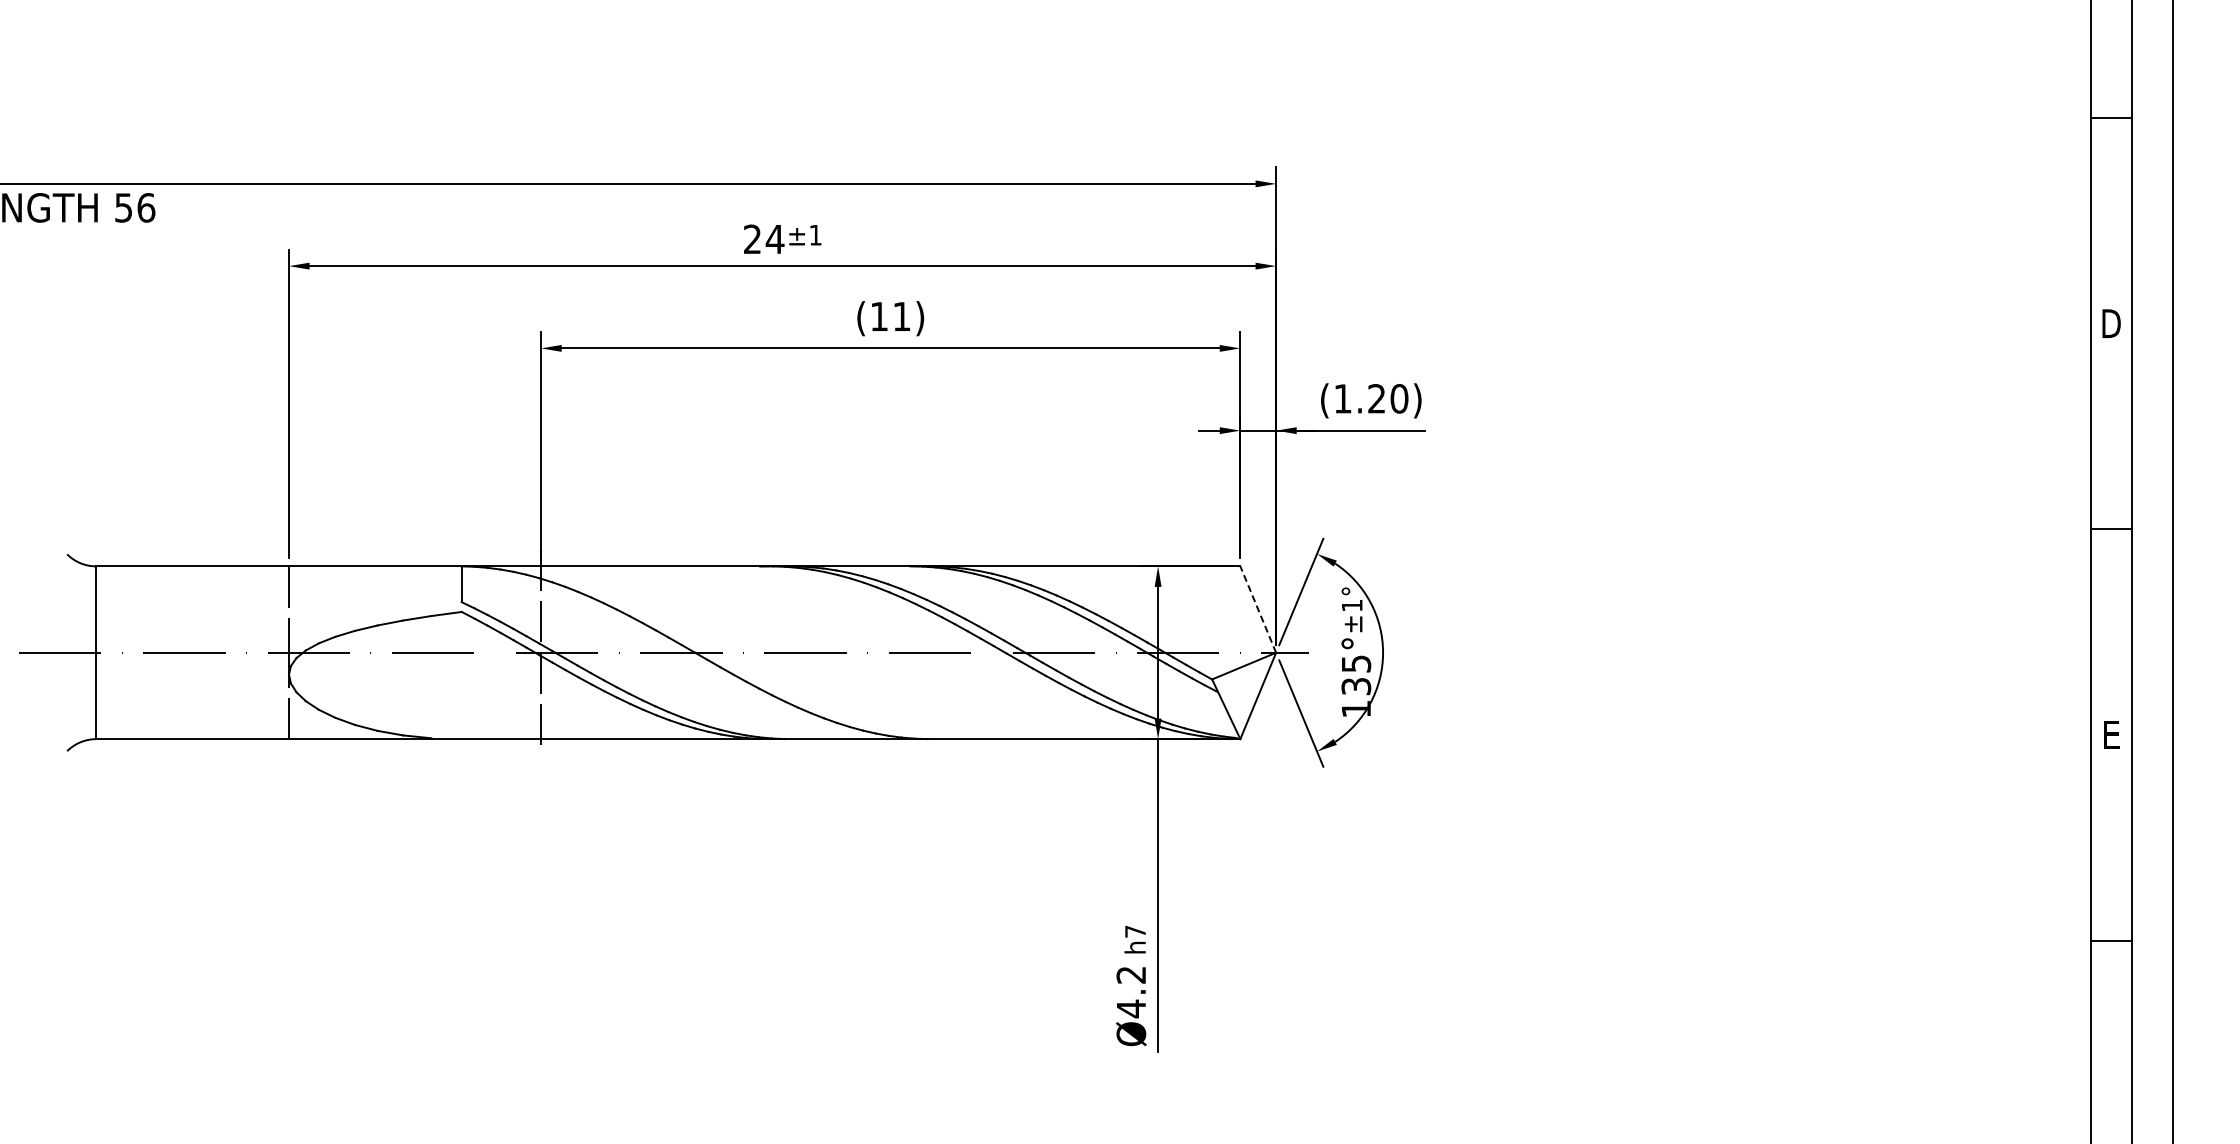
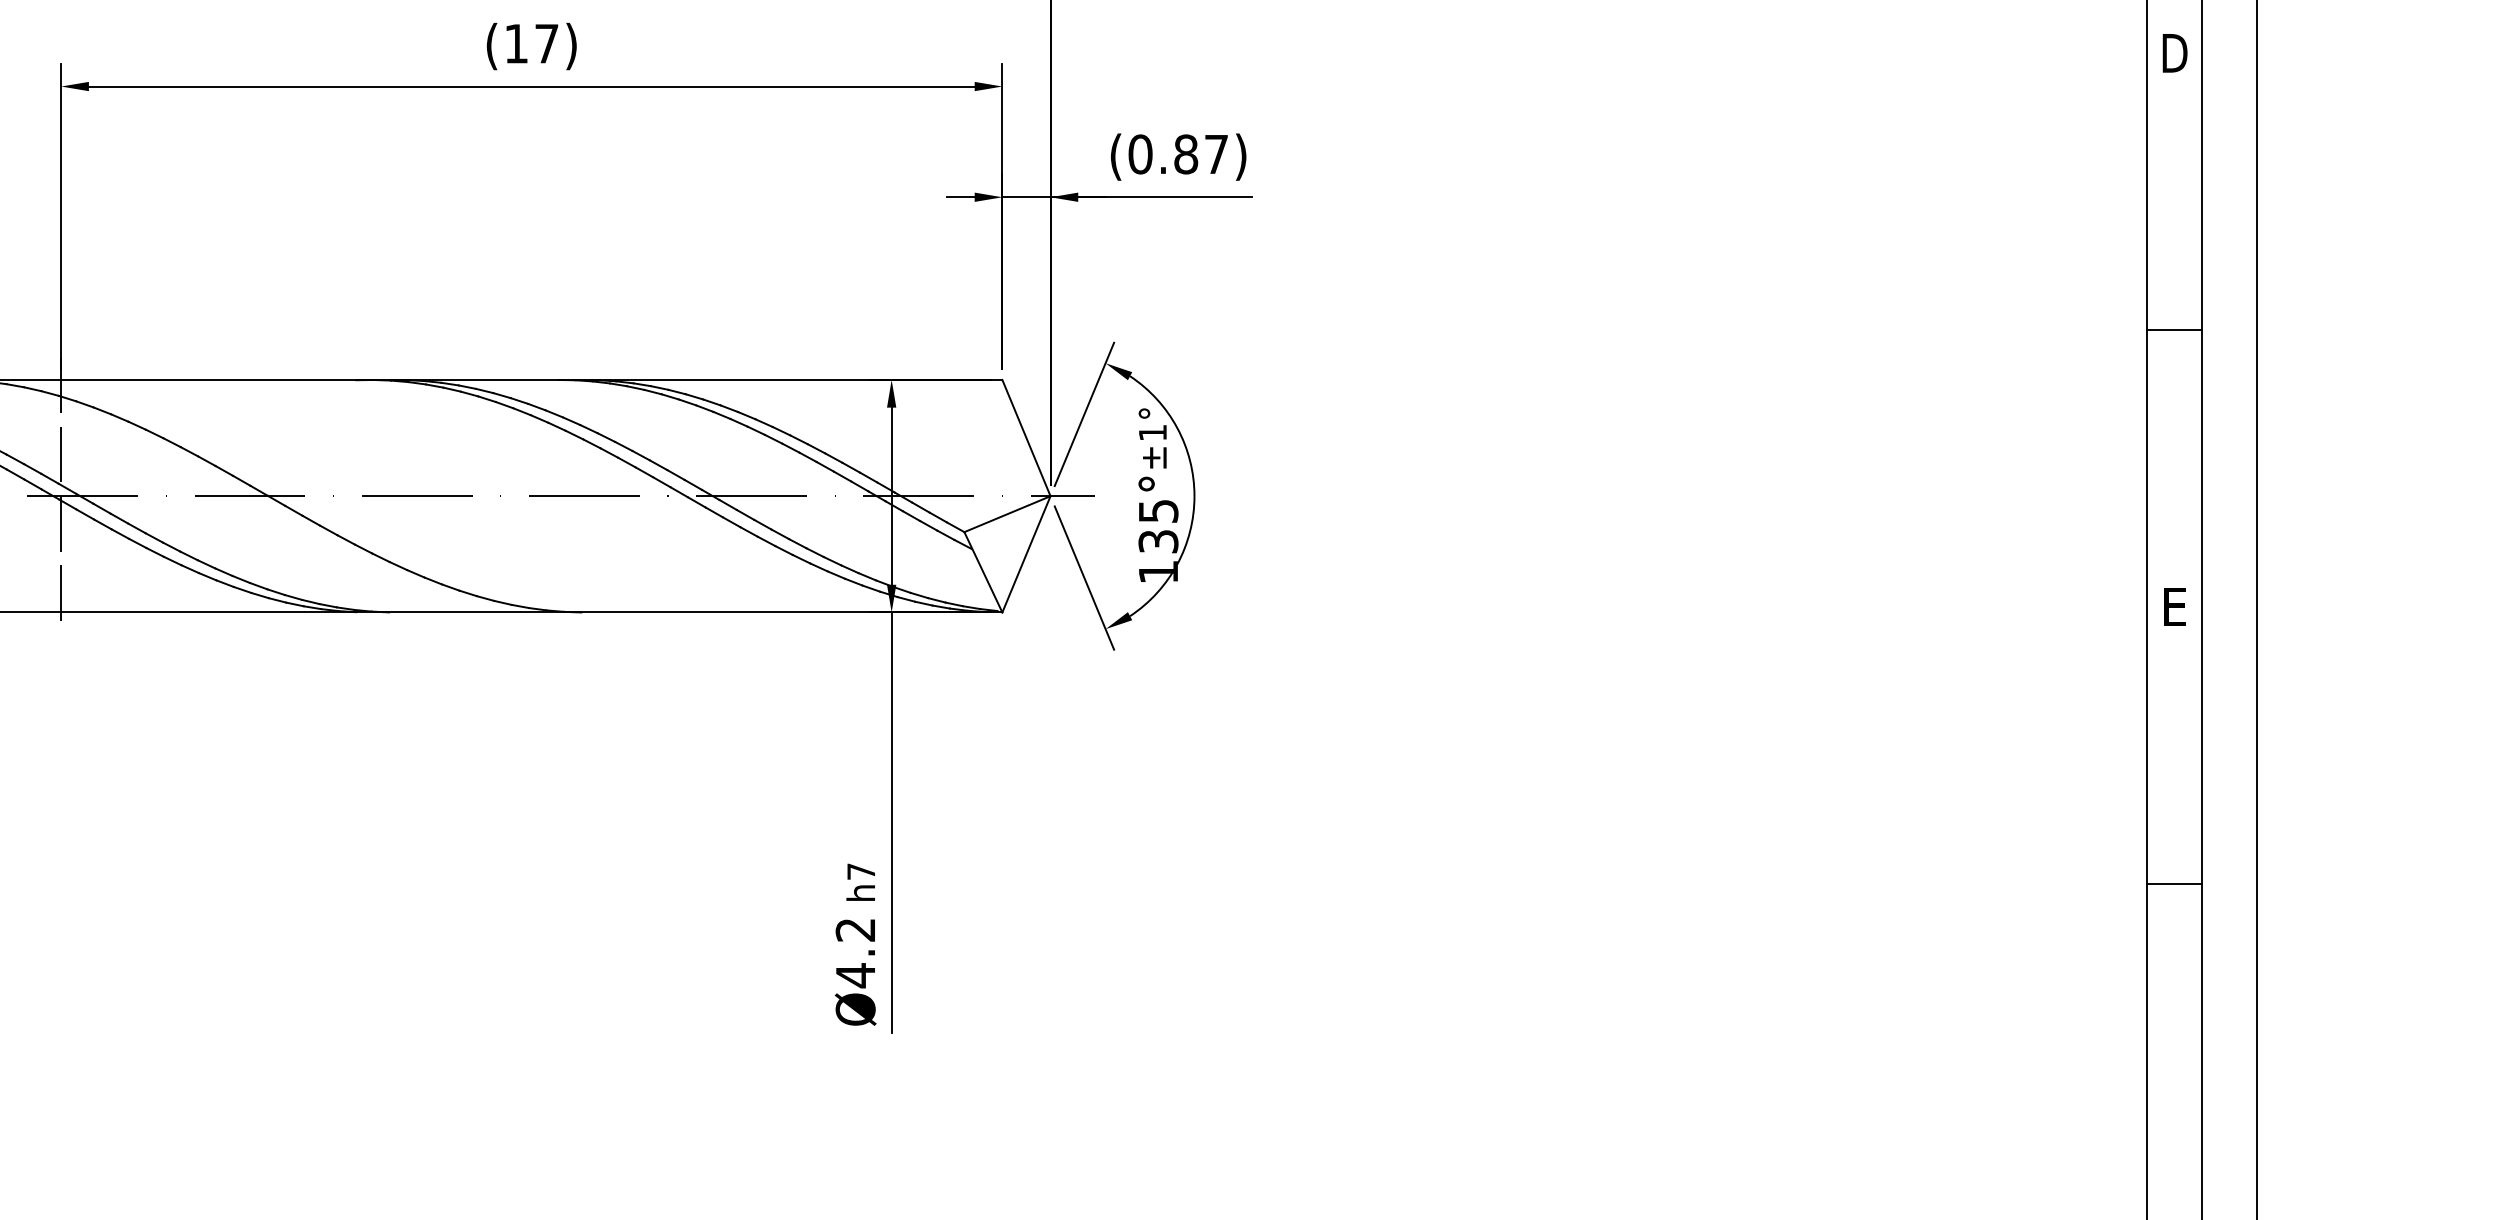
text: (901, 316) -> (546, 43), (11) -> (17)
text: (1371, 398) -> (1178, 153), (1.20) -> (0.87)
line: (1258, 609) -> (1026, 437), dashed -> solid

